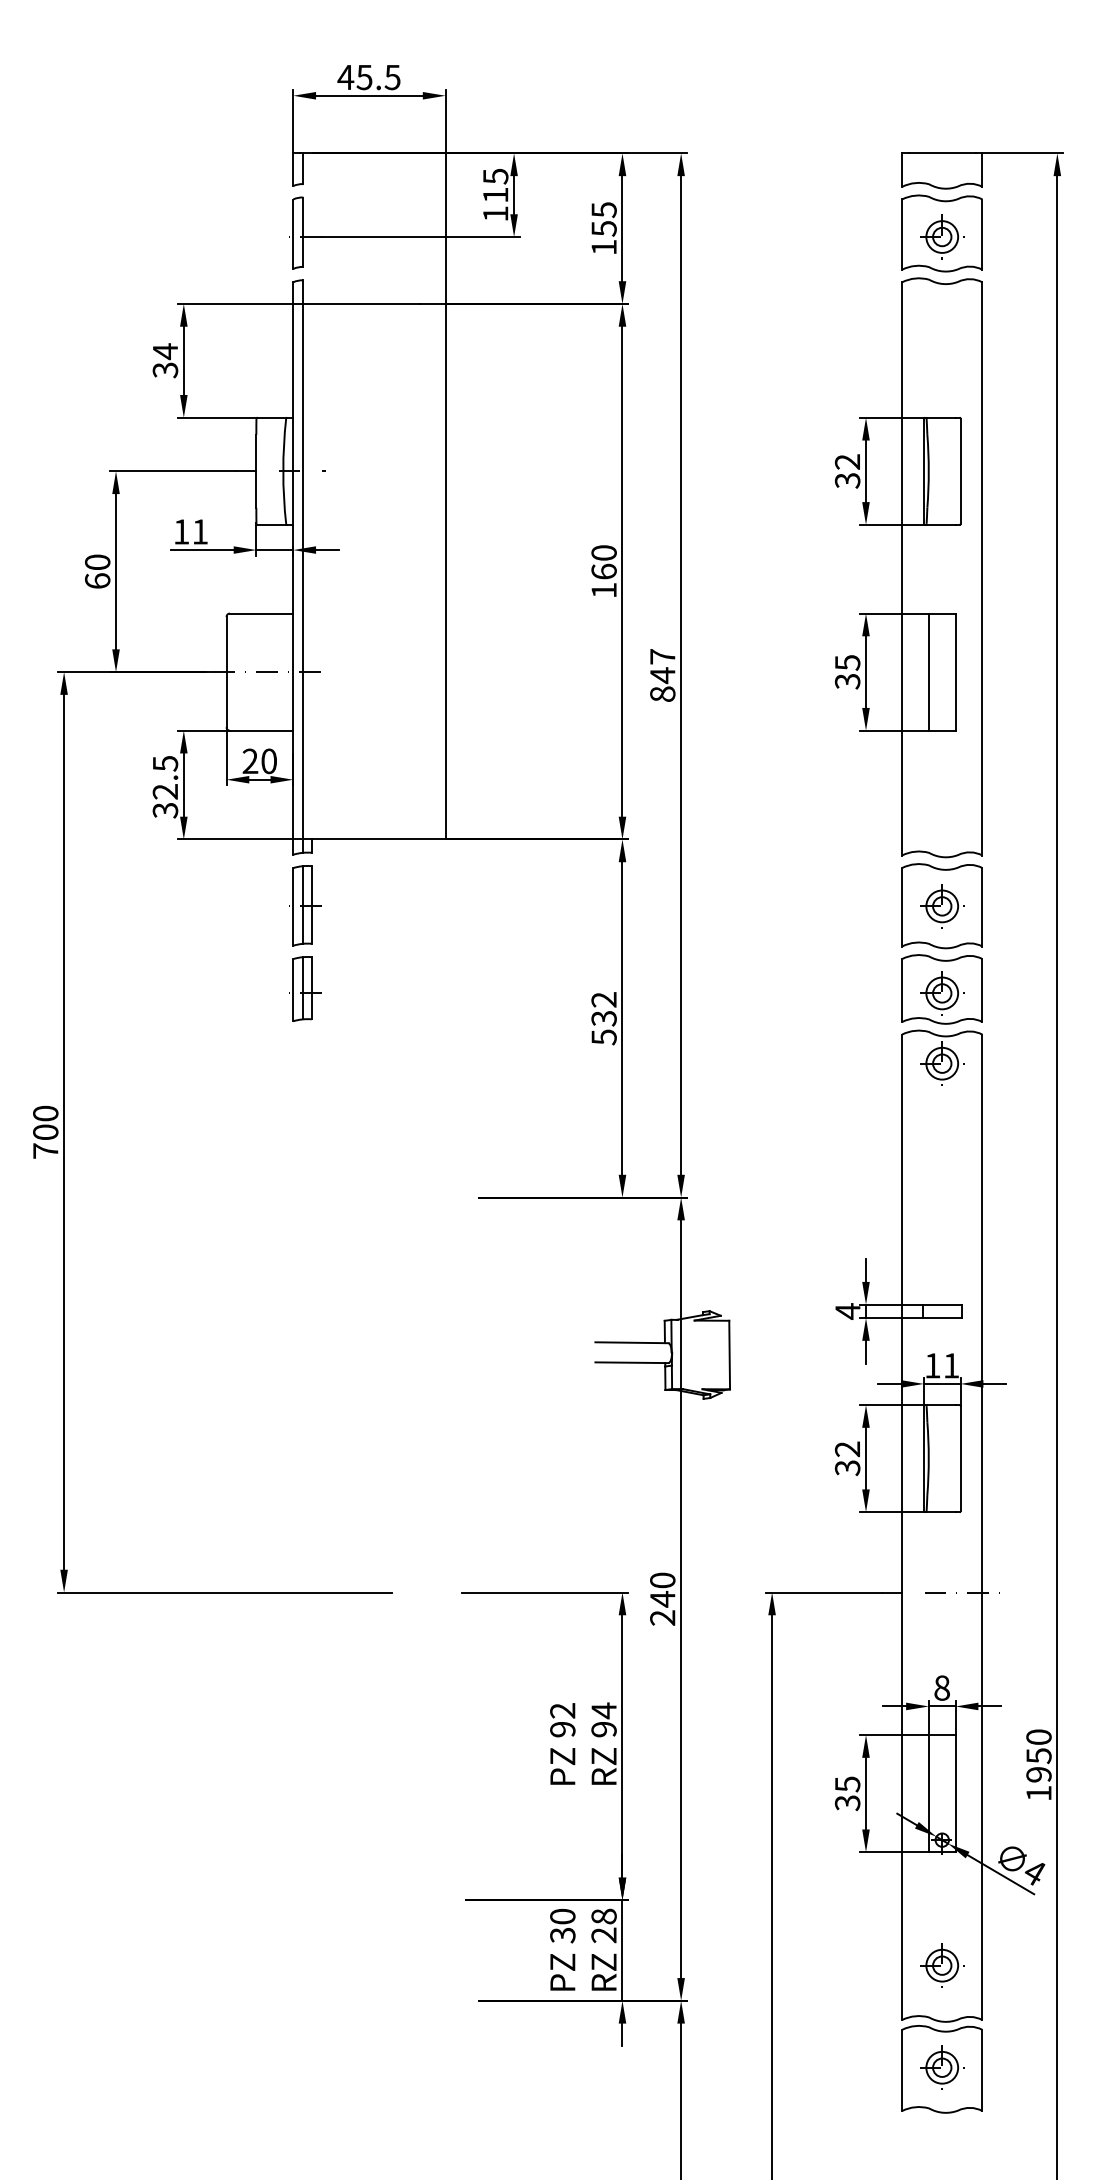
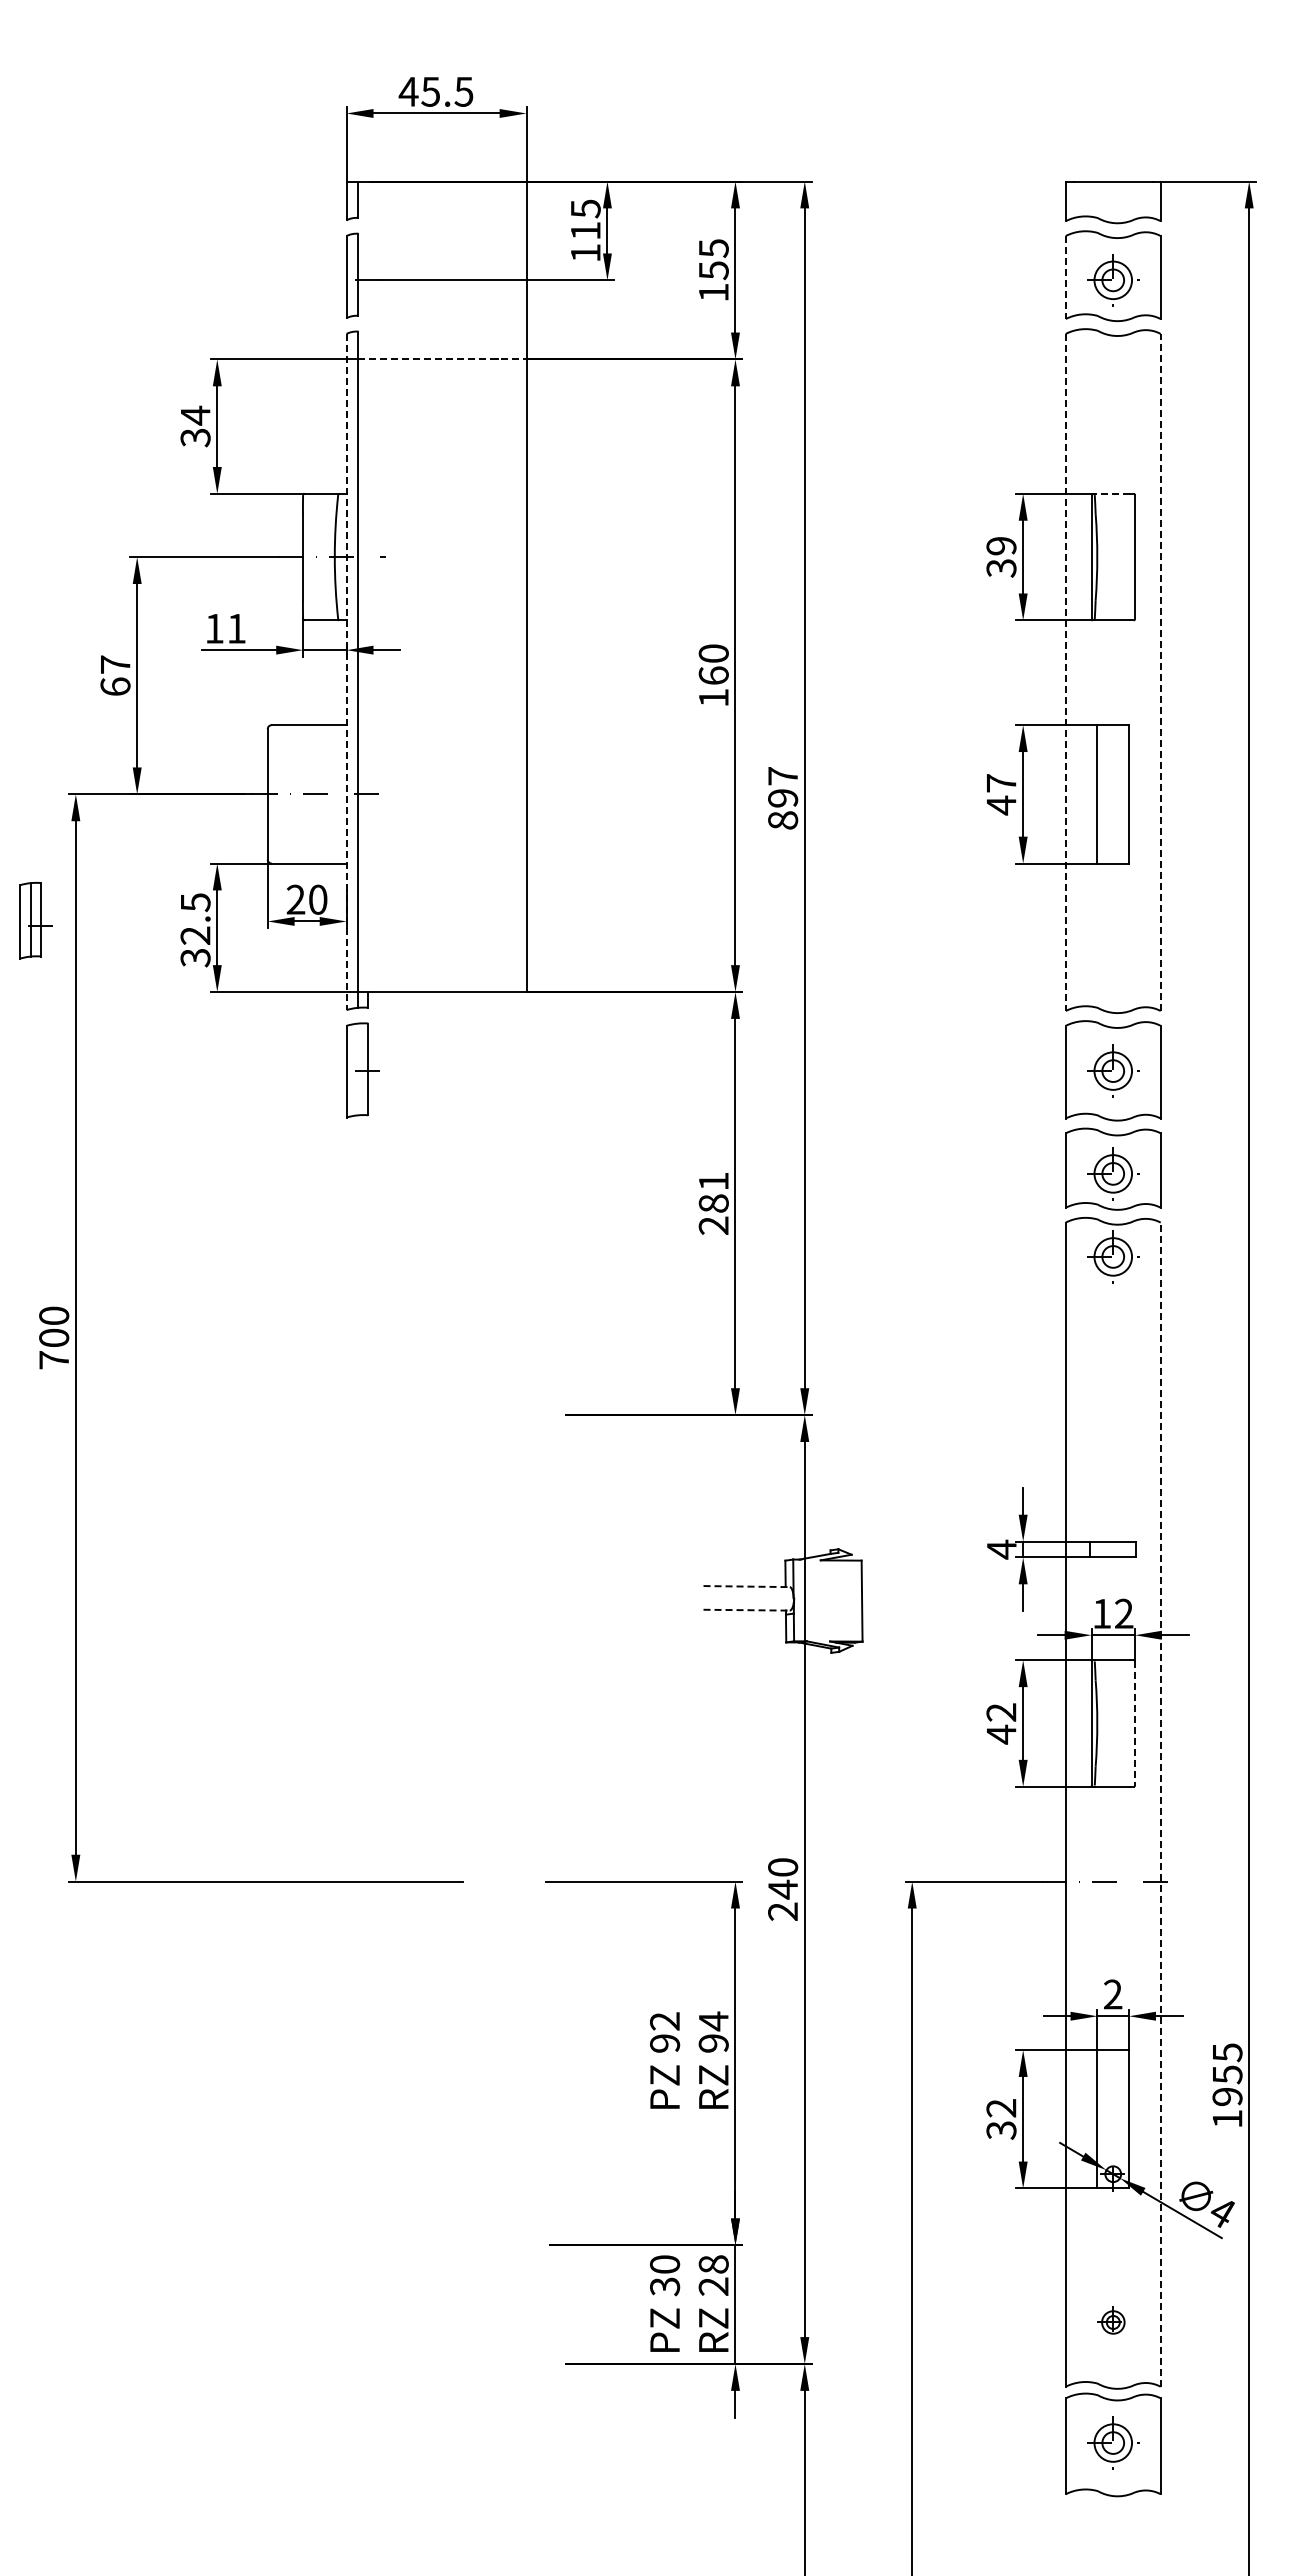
line: (901, 234) -> (1065, 277), solid -> dashed
line: (375, 304) -> (443, 359), solid -> dashed
line: (940, 417) -> (1111, 493), solid -> dashed
text: (847, 462) -> (1001, 546), 32 -> 39
text: (97, 562) -> (115, 664), 60 -> 67
line: (293, 568) -> (346, 672), solid -> dashed
line: (901, 568) -> (1065, 672), solid -> dashed
line: (982, 568) -> (1160, 672), solid -> dashed
text: (847, 672) -> (1001, 794), 35 -> 47
text: (663, 675) -> (783, 798), 847 -> 897
line: (303, 905) -> (358, 1069), removed
part: (306, 988) -> (35, 920), moved
text: (603, 1018) -> (713, 1203), 532 -> 281
line: (632, 1342) -> (747, 1586), solid -> dashed
line: (632, 1362) -> (747, 1610), solid -> dashed
text: (951, 1365) -> (1124, 1613), 11 -> 12
line: (961, 1458) -> (1135, 1723), solid -> dashed
text: (847, 1467) -> (1001, 1734), 32 -> 42
line: (982, 1527) -> (1160, 1804), solid -> dashed
text: (942, 1688) -> (1113, 1994), 8 -> 2
text: (1038, 1737) -> (1227, 2052), 1950 -> 1955
text: (847, 1784) -> (1001, 2108), 35 -> 32
part: (942, 1965) -> (1113, 2322), size x0.6

